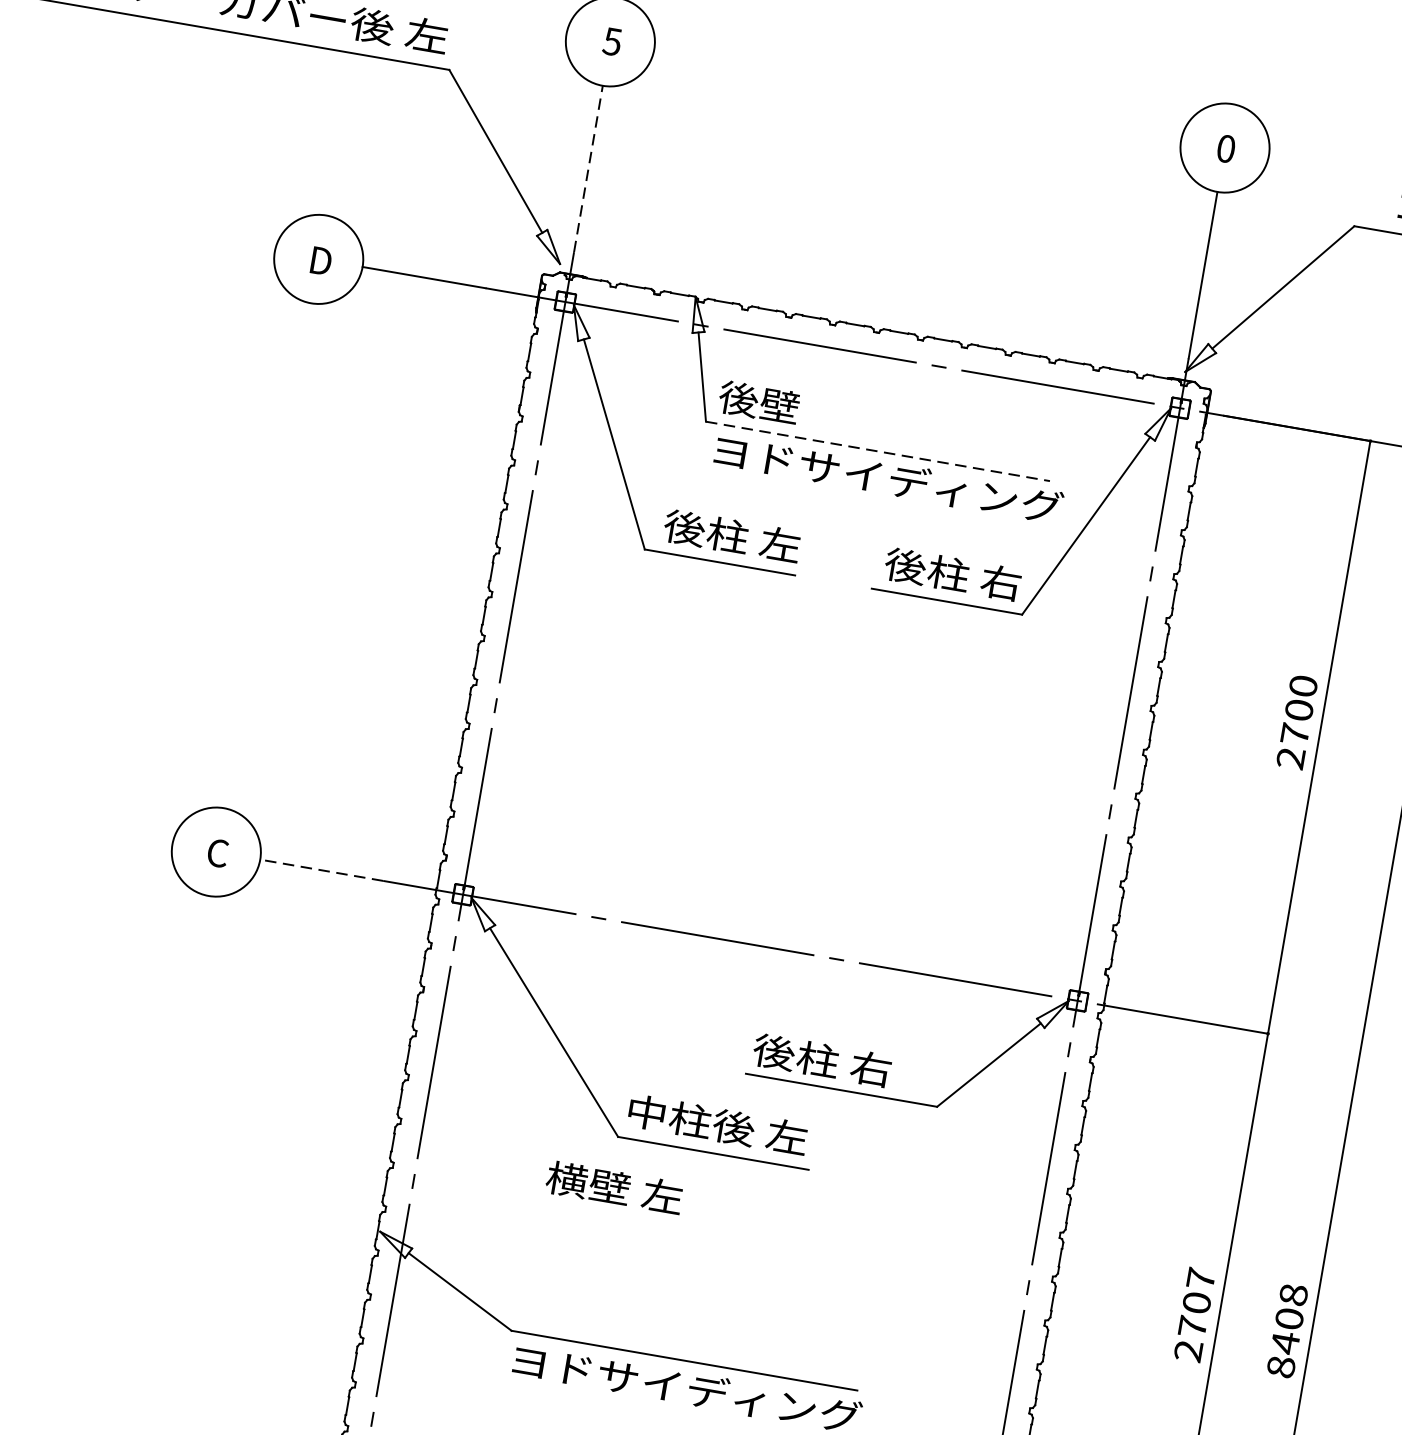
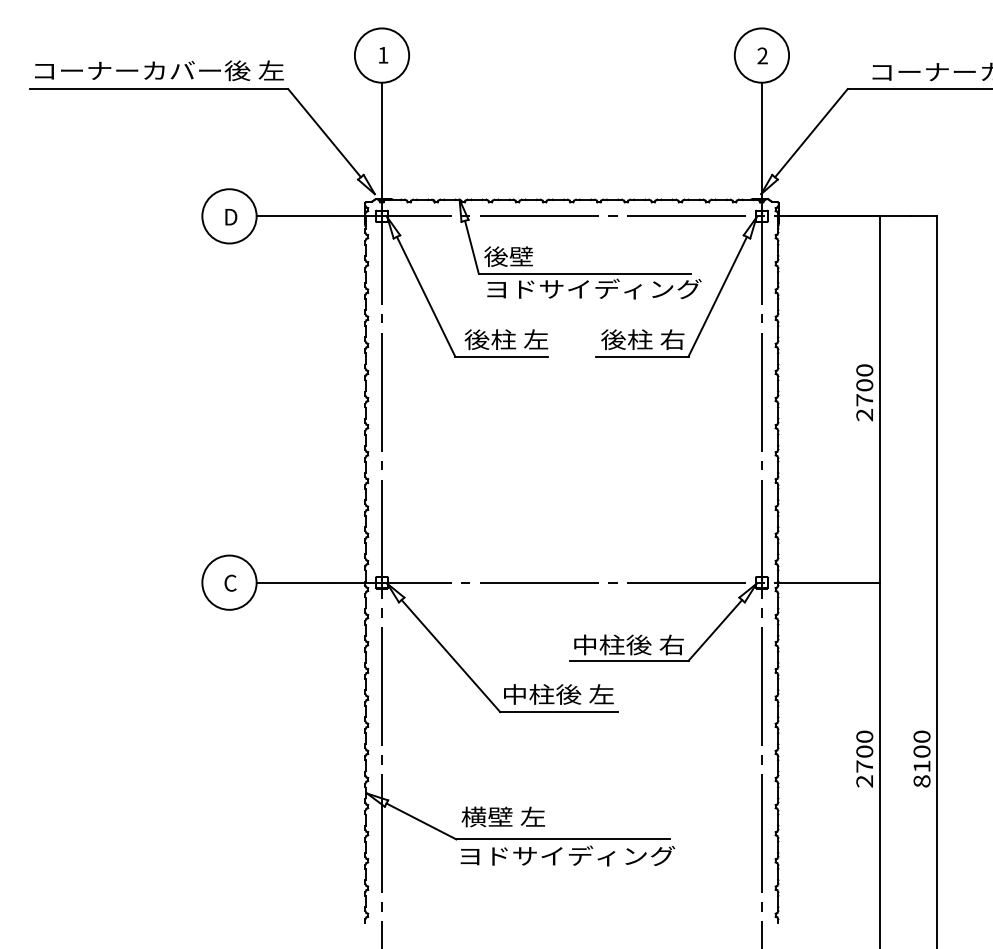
text: (612, 42) -> (383, 55), 5 -> 1
text: (1225, 148) -> (762, 55), 0 -> 2
line: (589, 168) -> (382, 133), dashed -> solid
line: (878, 451) -> (585, 273), dashed -> solid
line: (321, 869) -> (294, 582), dashed -> solid
text: (842, 1063) -> (627, 644), 後柱 右 -> 中柱後 右
text: (613, 1186) -> (502, 816), moved
text: (1200, 1278) -> (864, 736), 2707 -> 2700
text: (1288, 1318) -> (921, 751), 8408 -> 8100

